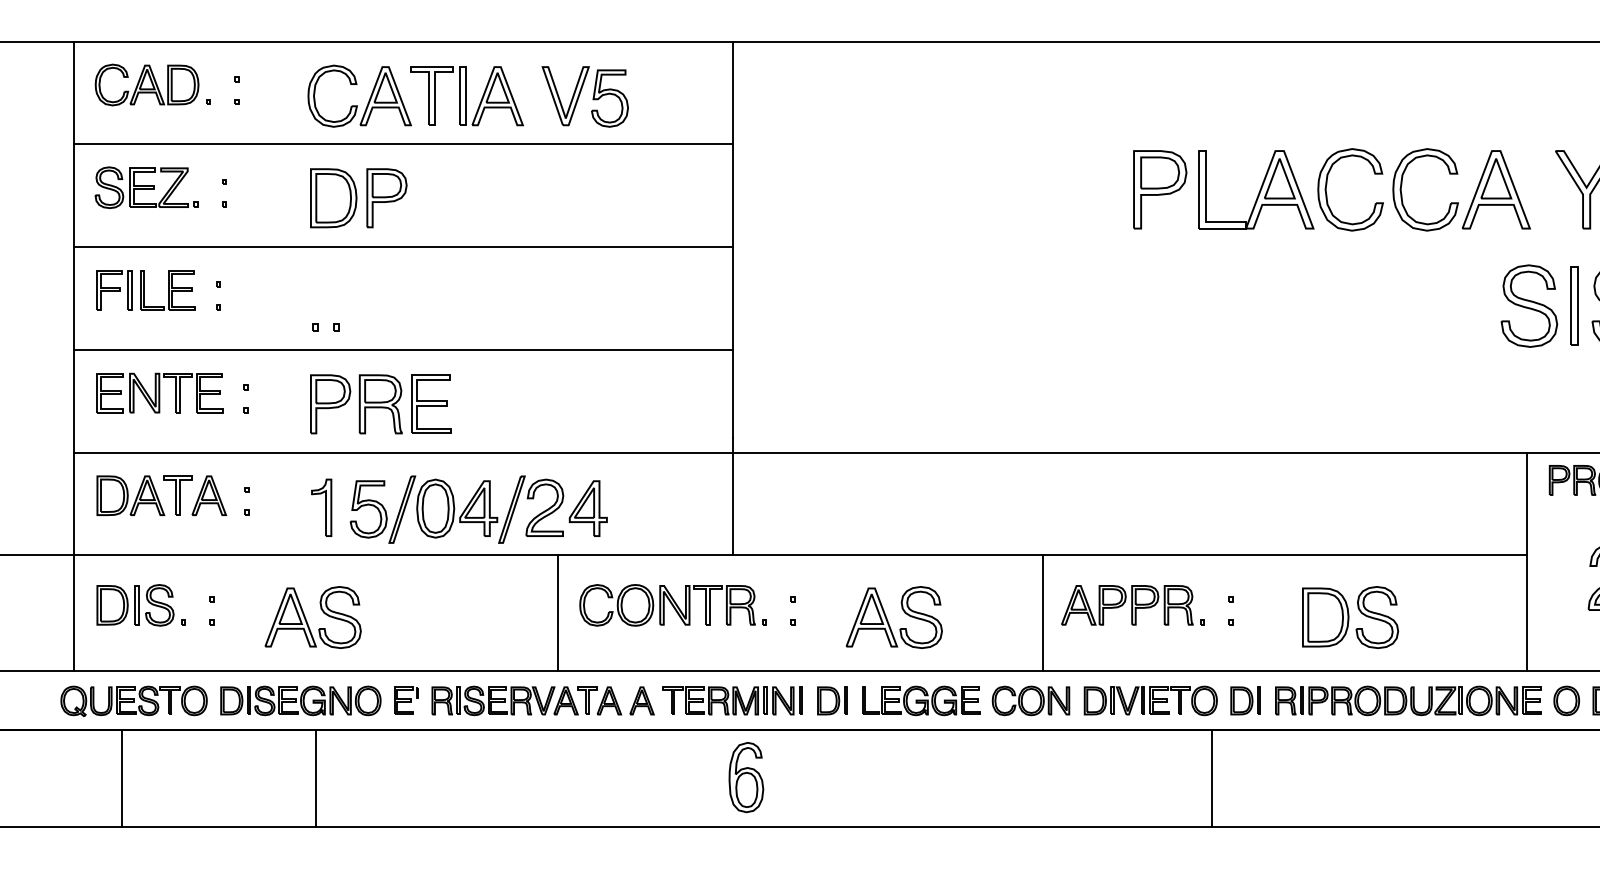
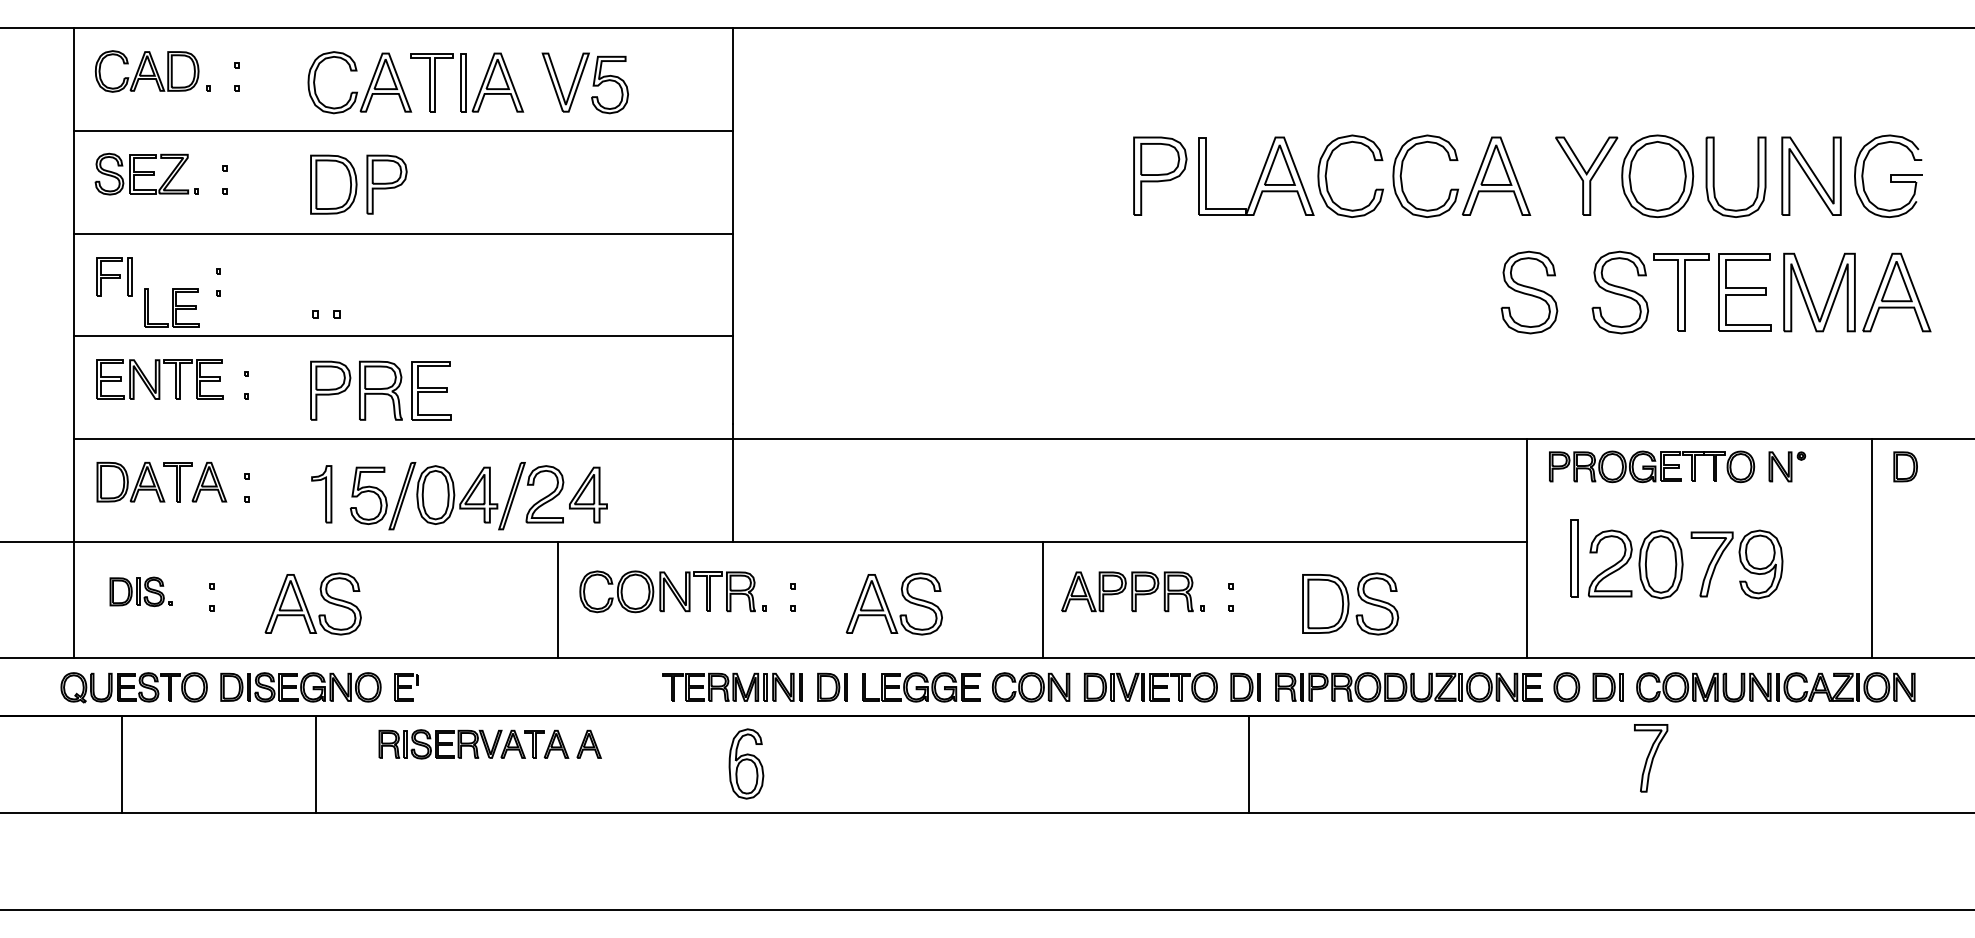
part: (167, 290) -> (171, 307), moved
part: (1574, 306) -> (1574, 558), moved
part: (140, 605) -> (140, 591), size x0.7
part: (542, 701) -> (489, 744), moved
line: (1212, 778) -> (1249, 764), moved

